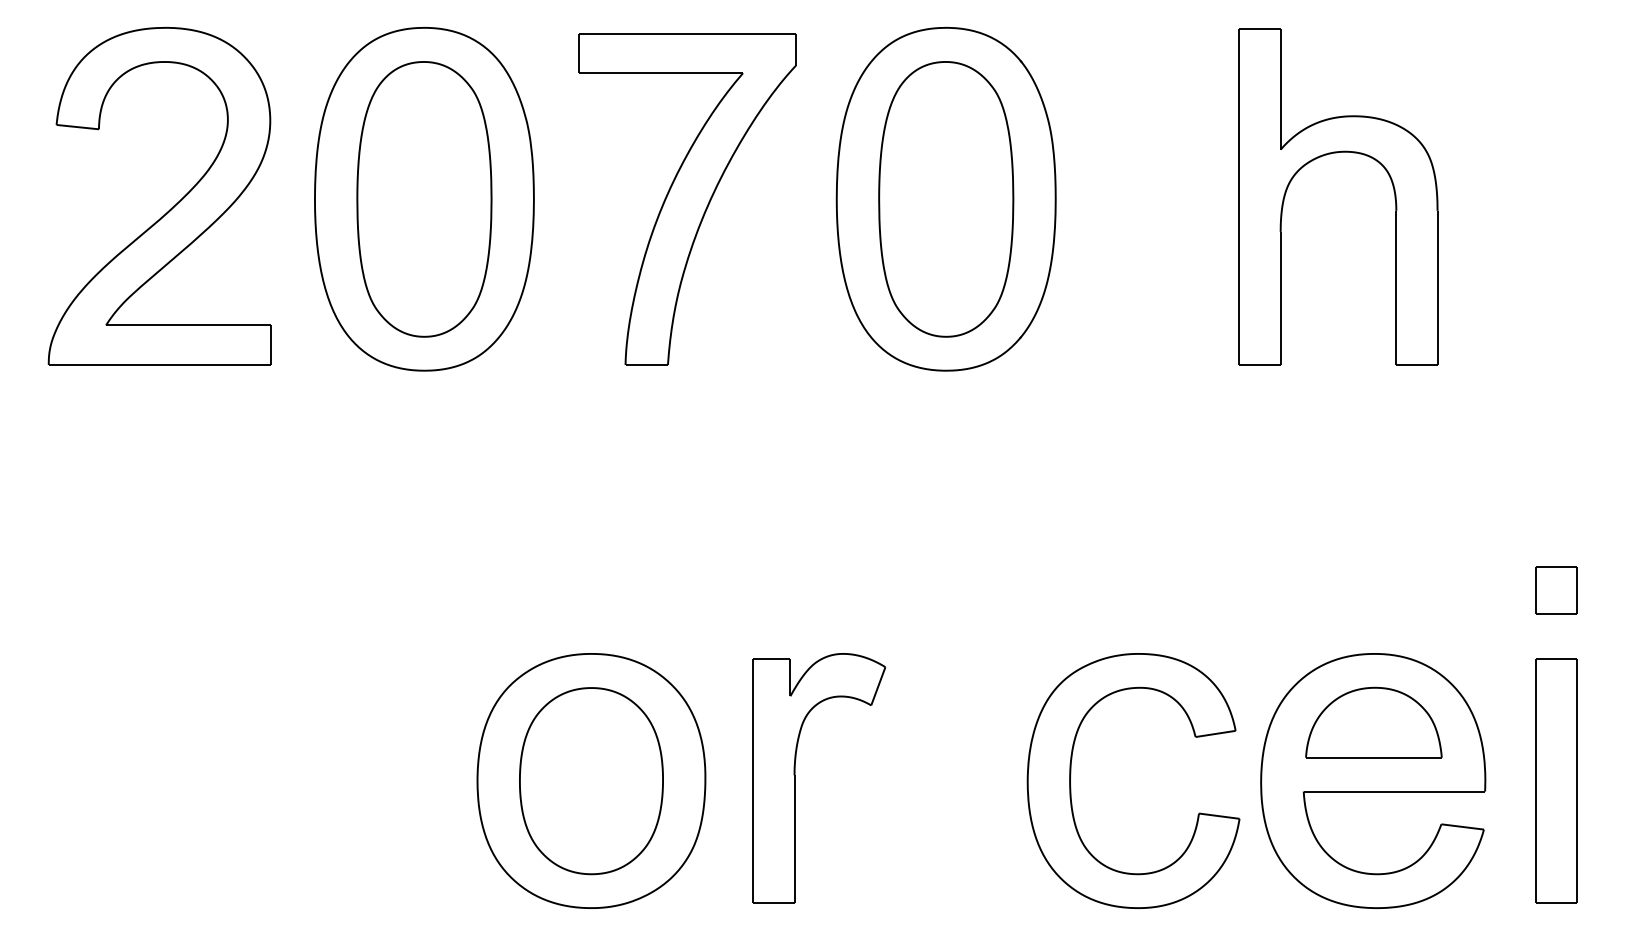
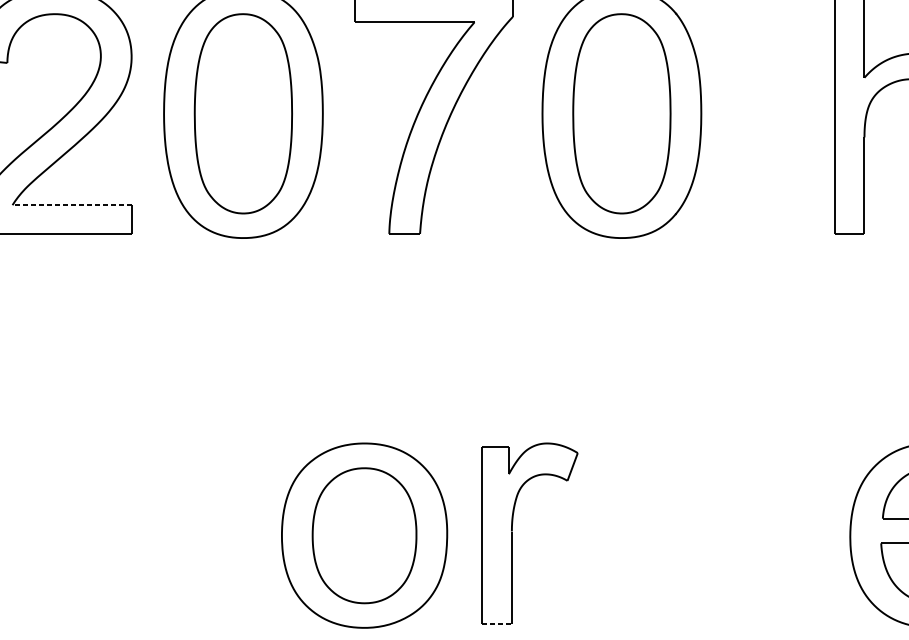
line: (187, 325) -> (71, 205), solid -> dashed
part: (1071, 775) -> (712, 531), removed
line: (773, 902) -> (496, 623), solid -> dashed

